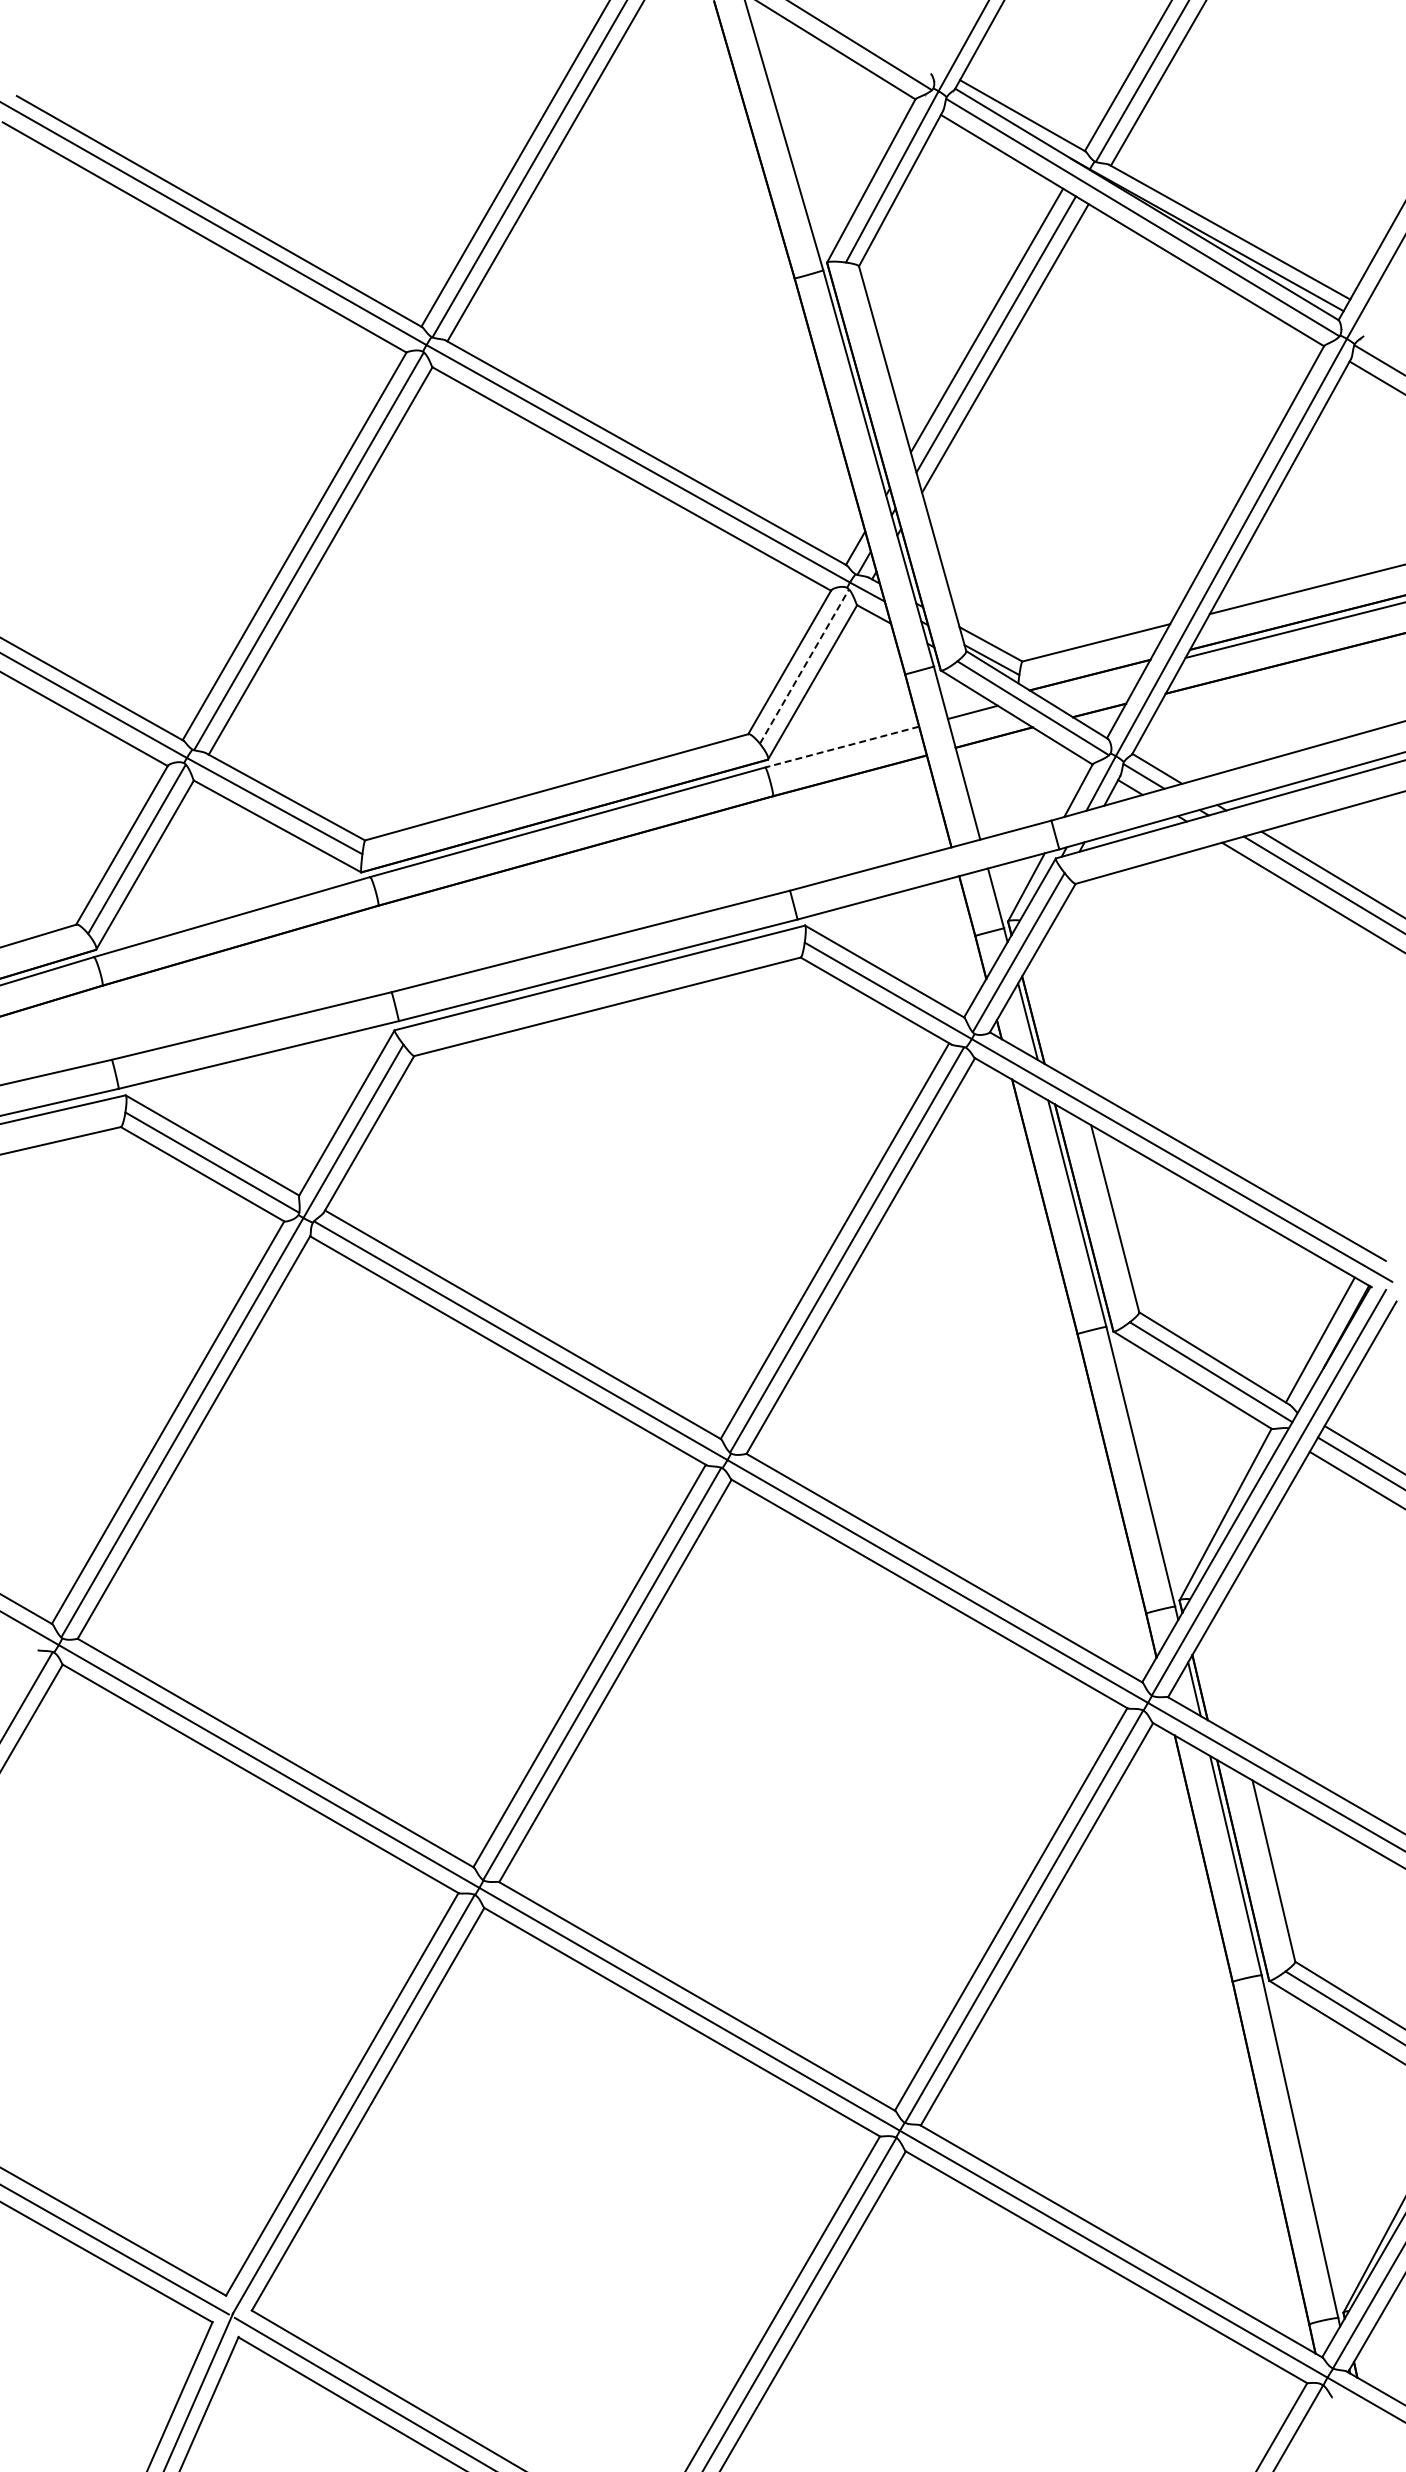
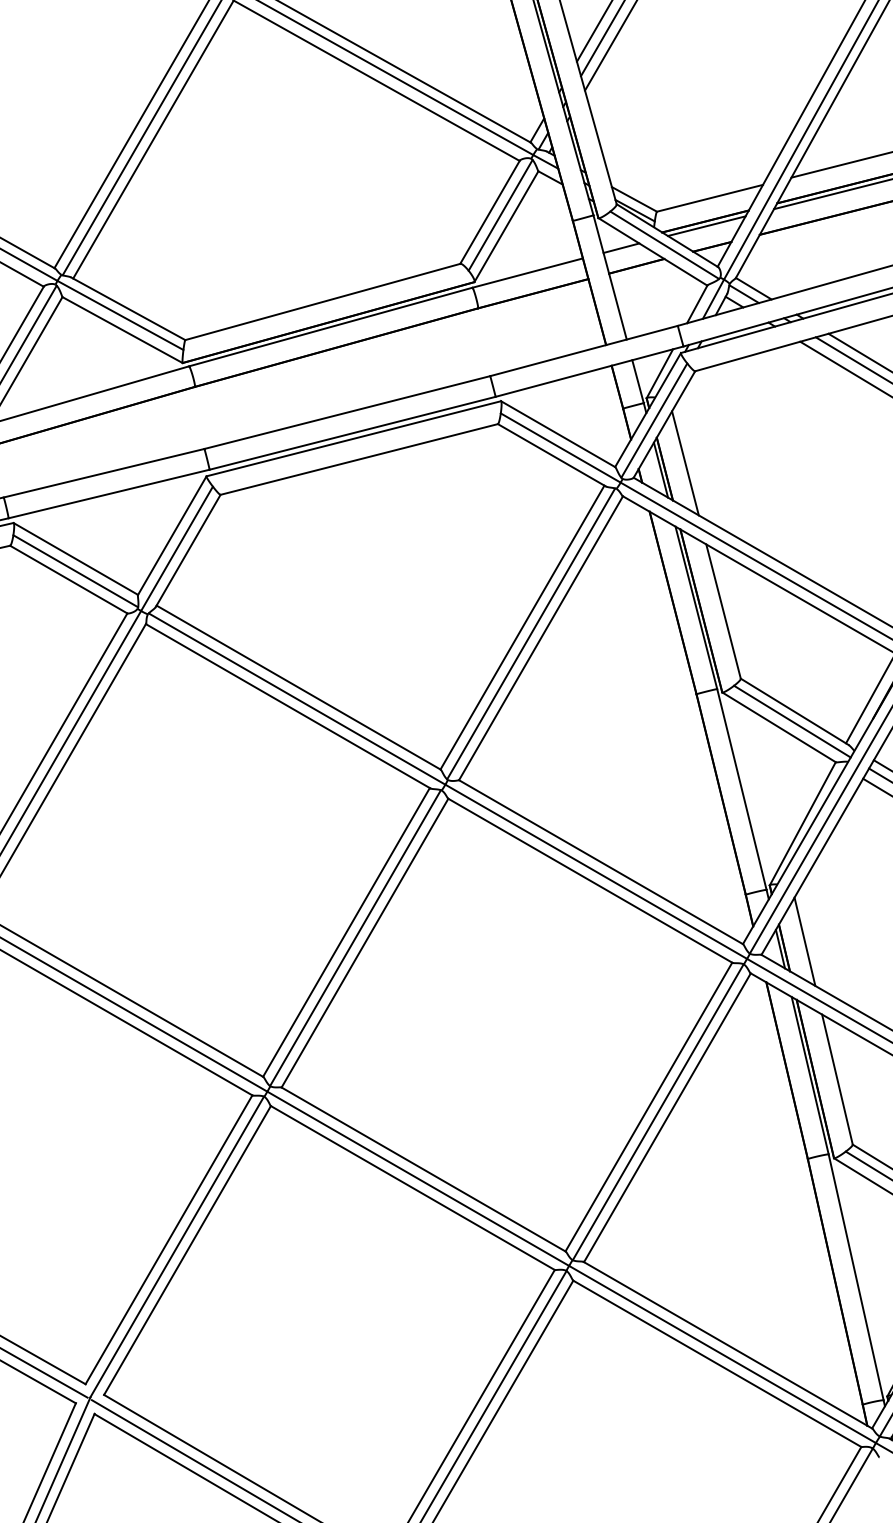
line: (804, 666) -> (500, 215), dashed -> solid
line: (1091, 681) -> (706, 226), added
line: (842, 747) -> (527, 273), dashed -> solid
line: (1061, 1011) -> (685, 462), added
line: (1228, 1678) -> (804, 941), added

